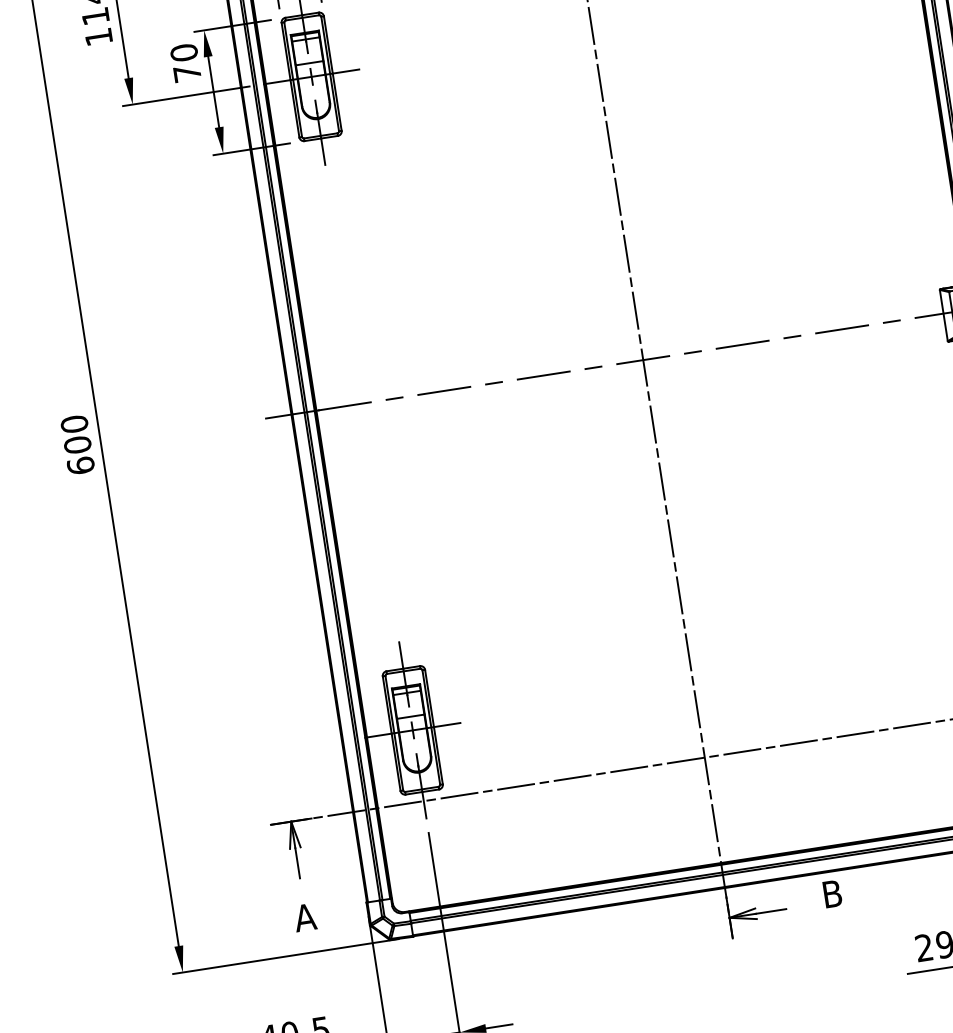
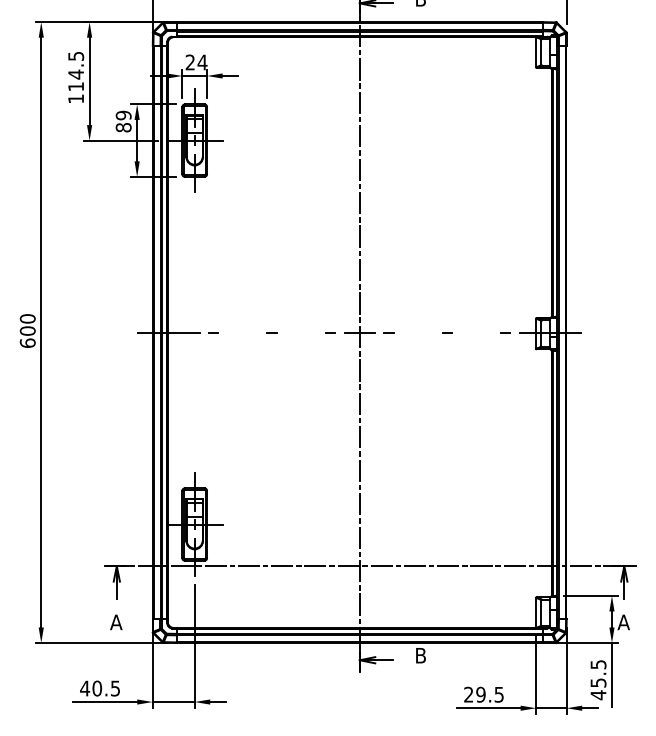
text: (185, 63) -> (123, 121), 70 -> 89
line: (841, 329) -> (476, 332), removed
line: (741, 344) -> (417, 332), removed
line: (544, 375) -> (301, 332), removed
line: (443, 390) -> (242, 332), removed

